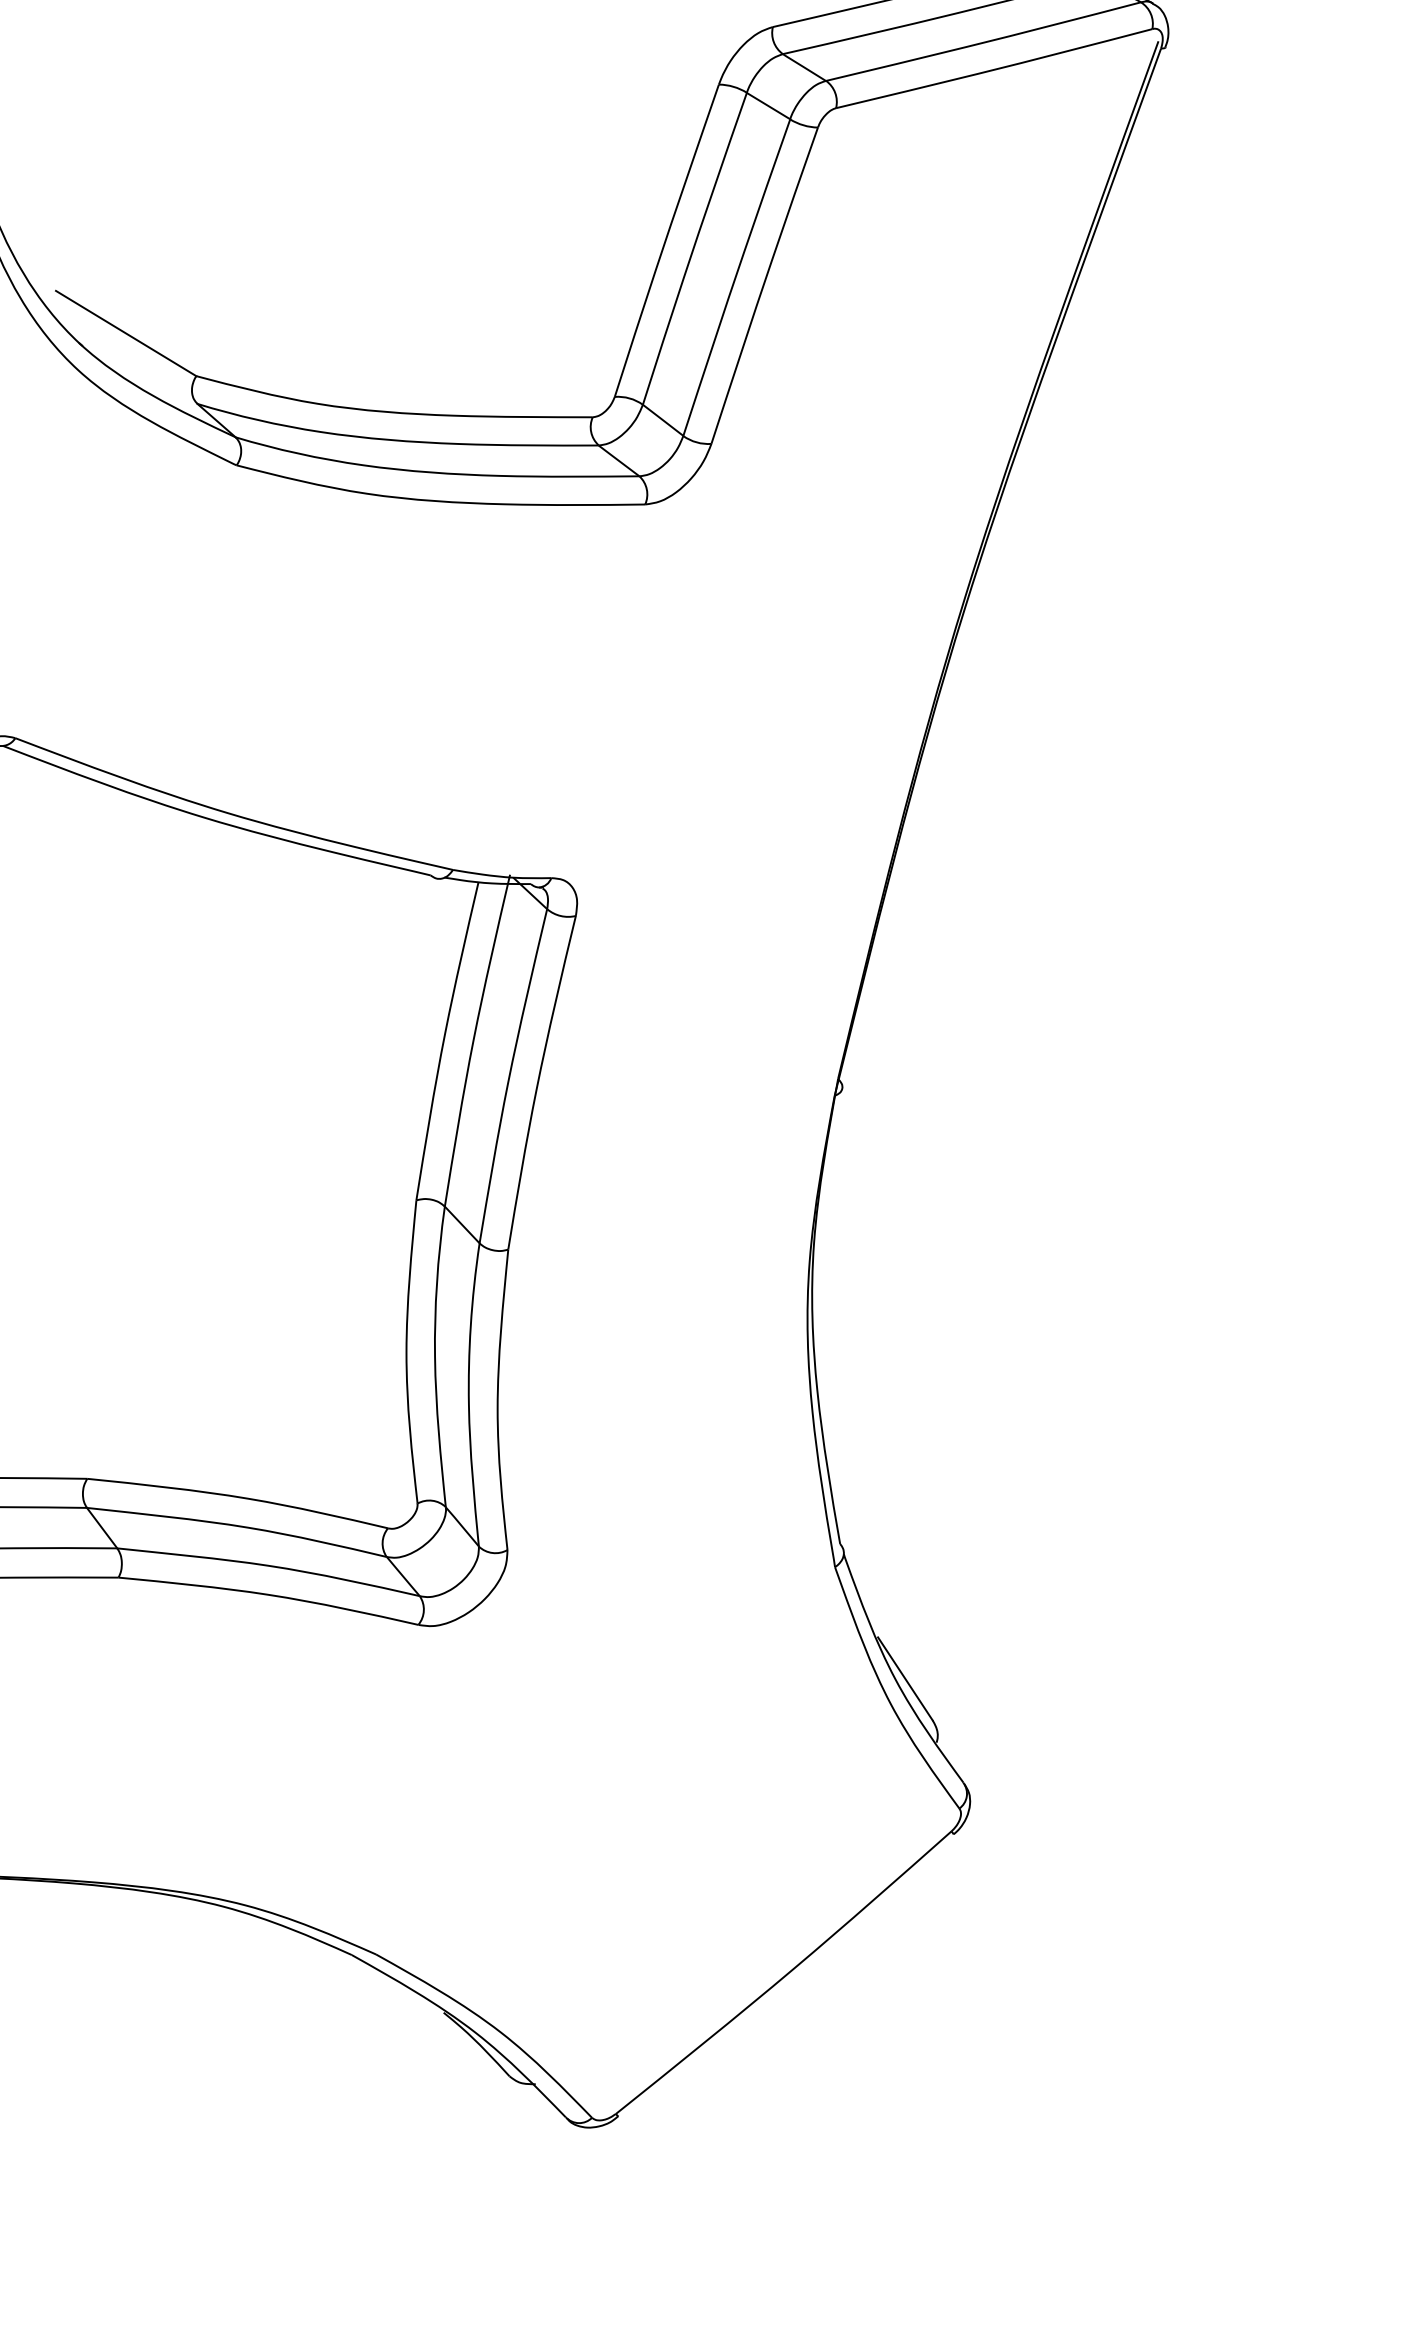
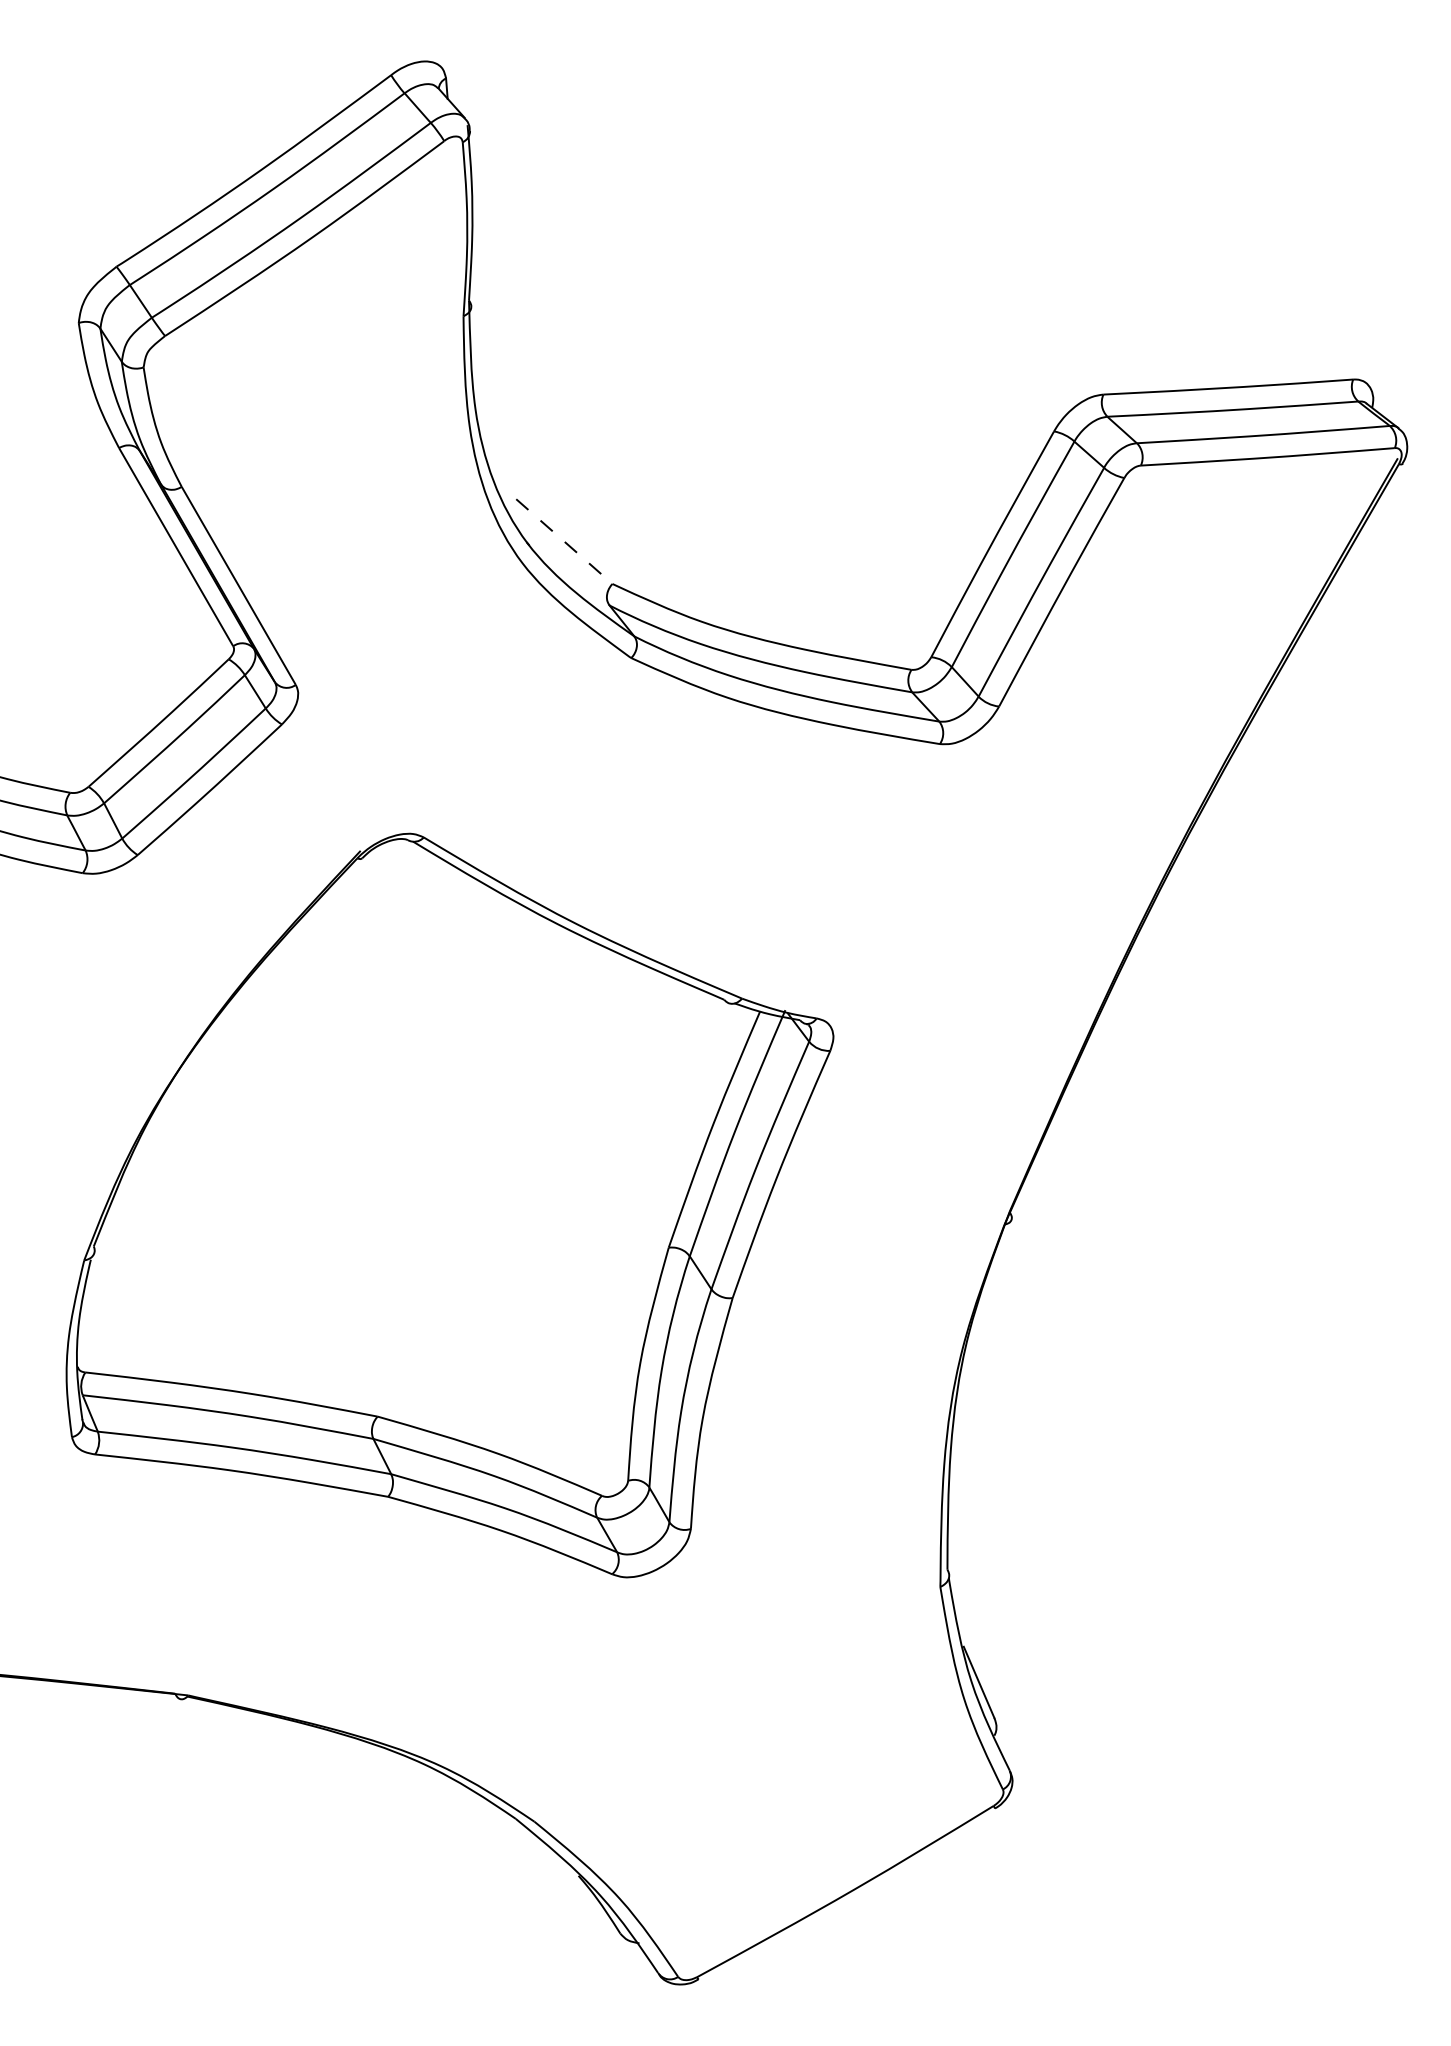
line: (126, 333) -> (564, 541), solid -> dashed

